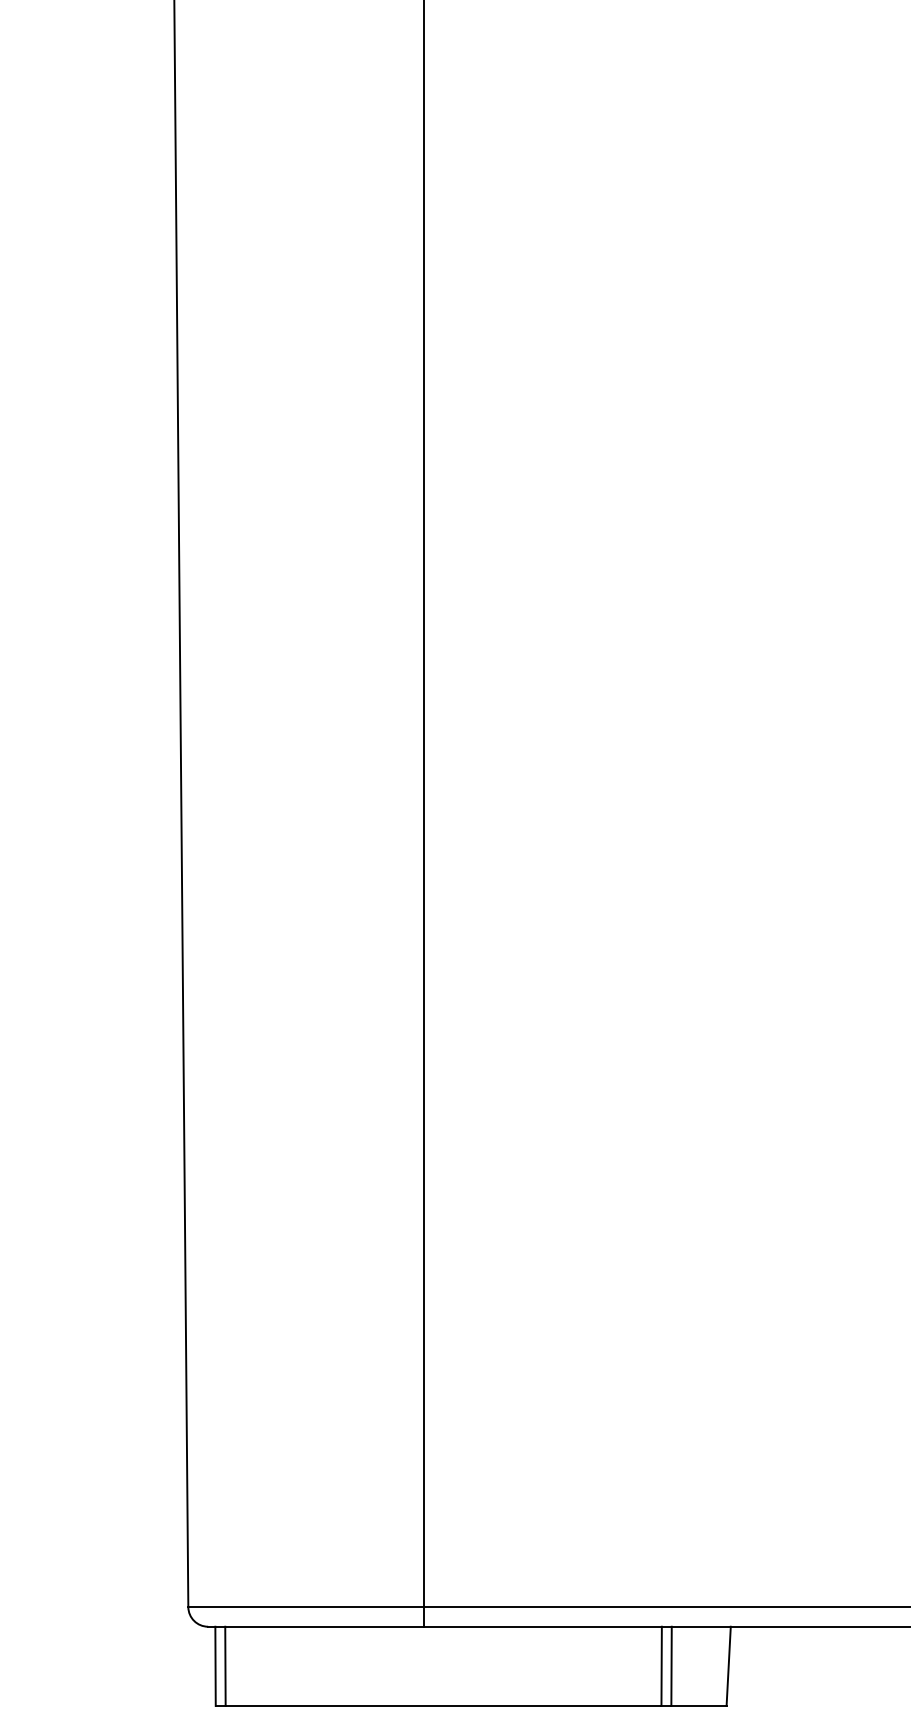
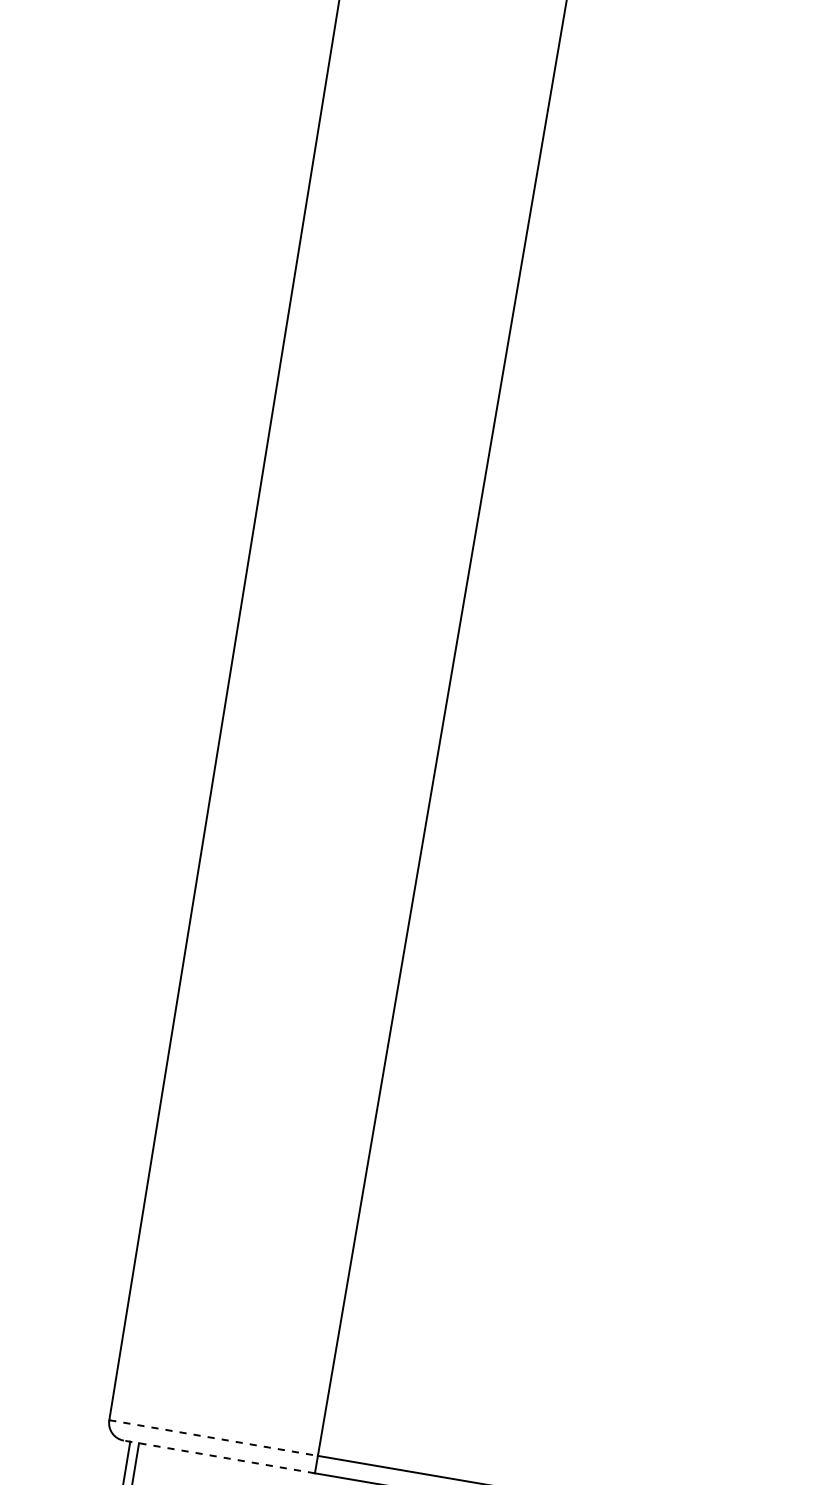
line: (306, 1607) -> (213, 1438), solid -> dashed
line: (315, 1626) -> (219, 1456), solid -> dashed

